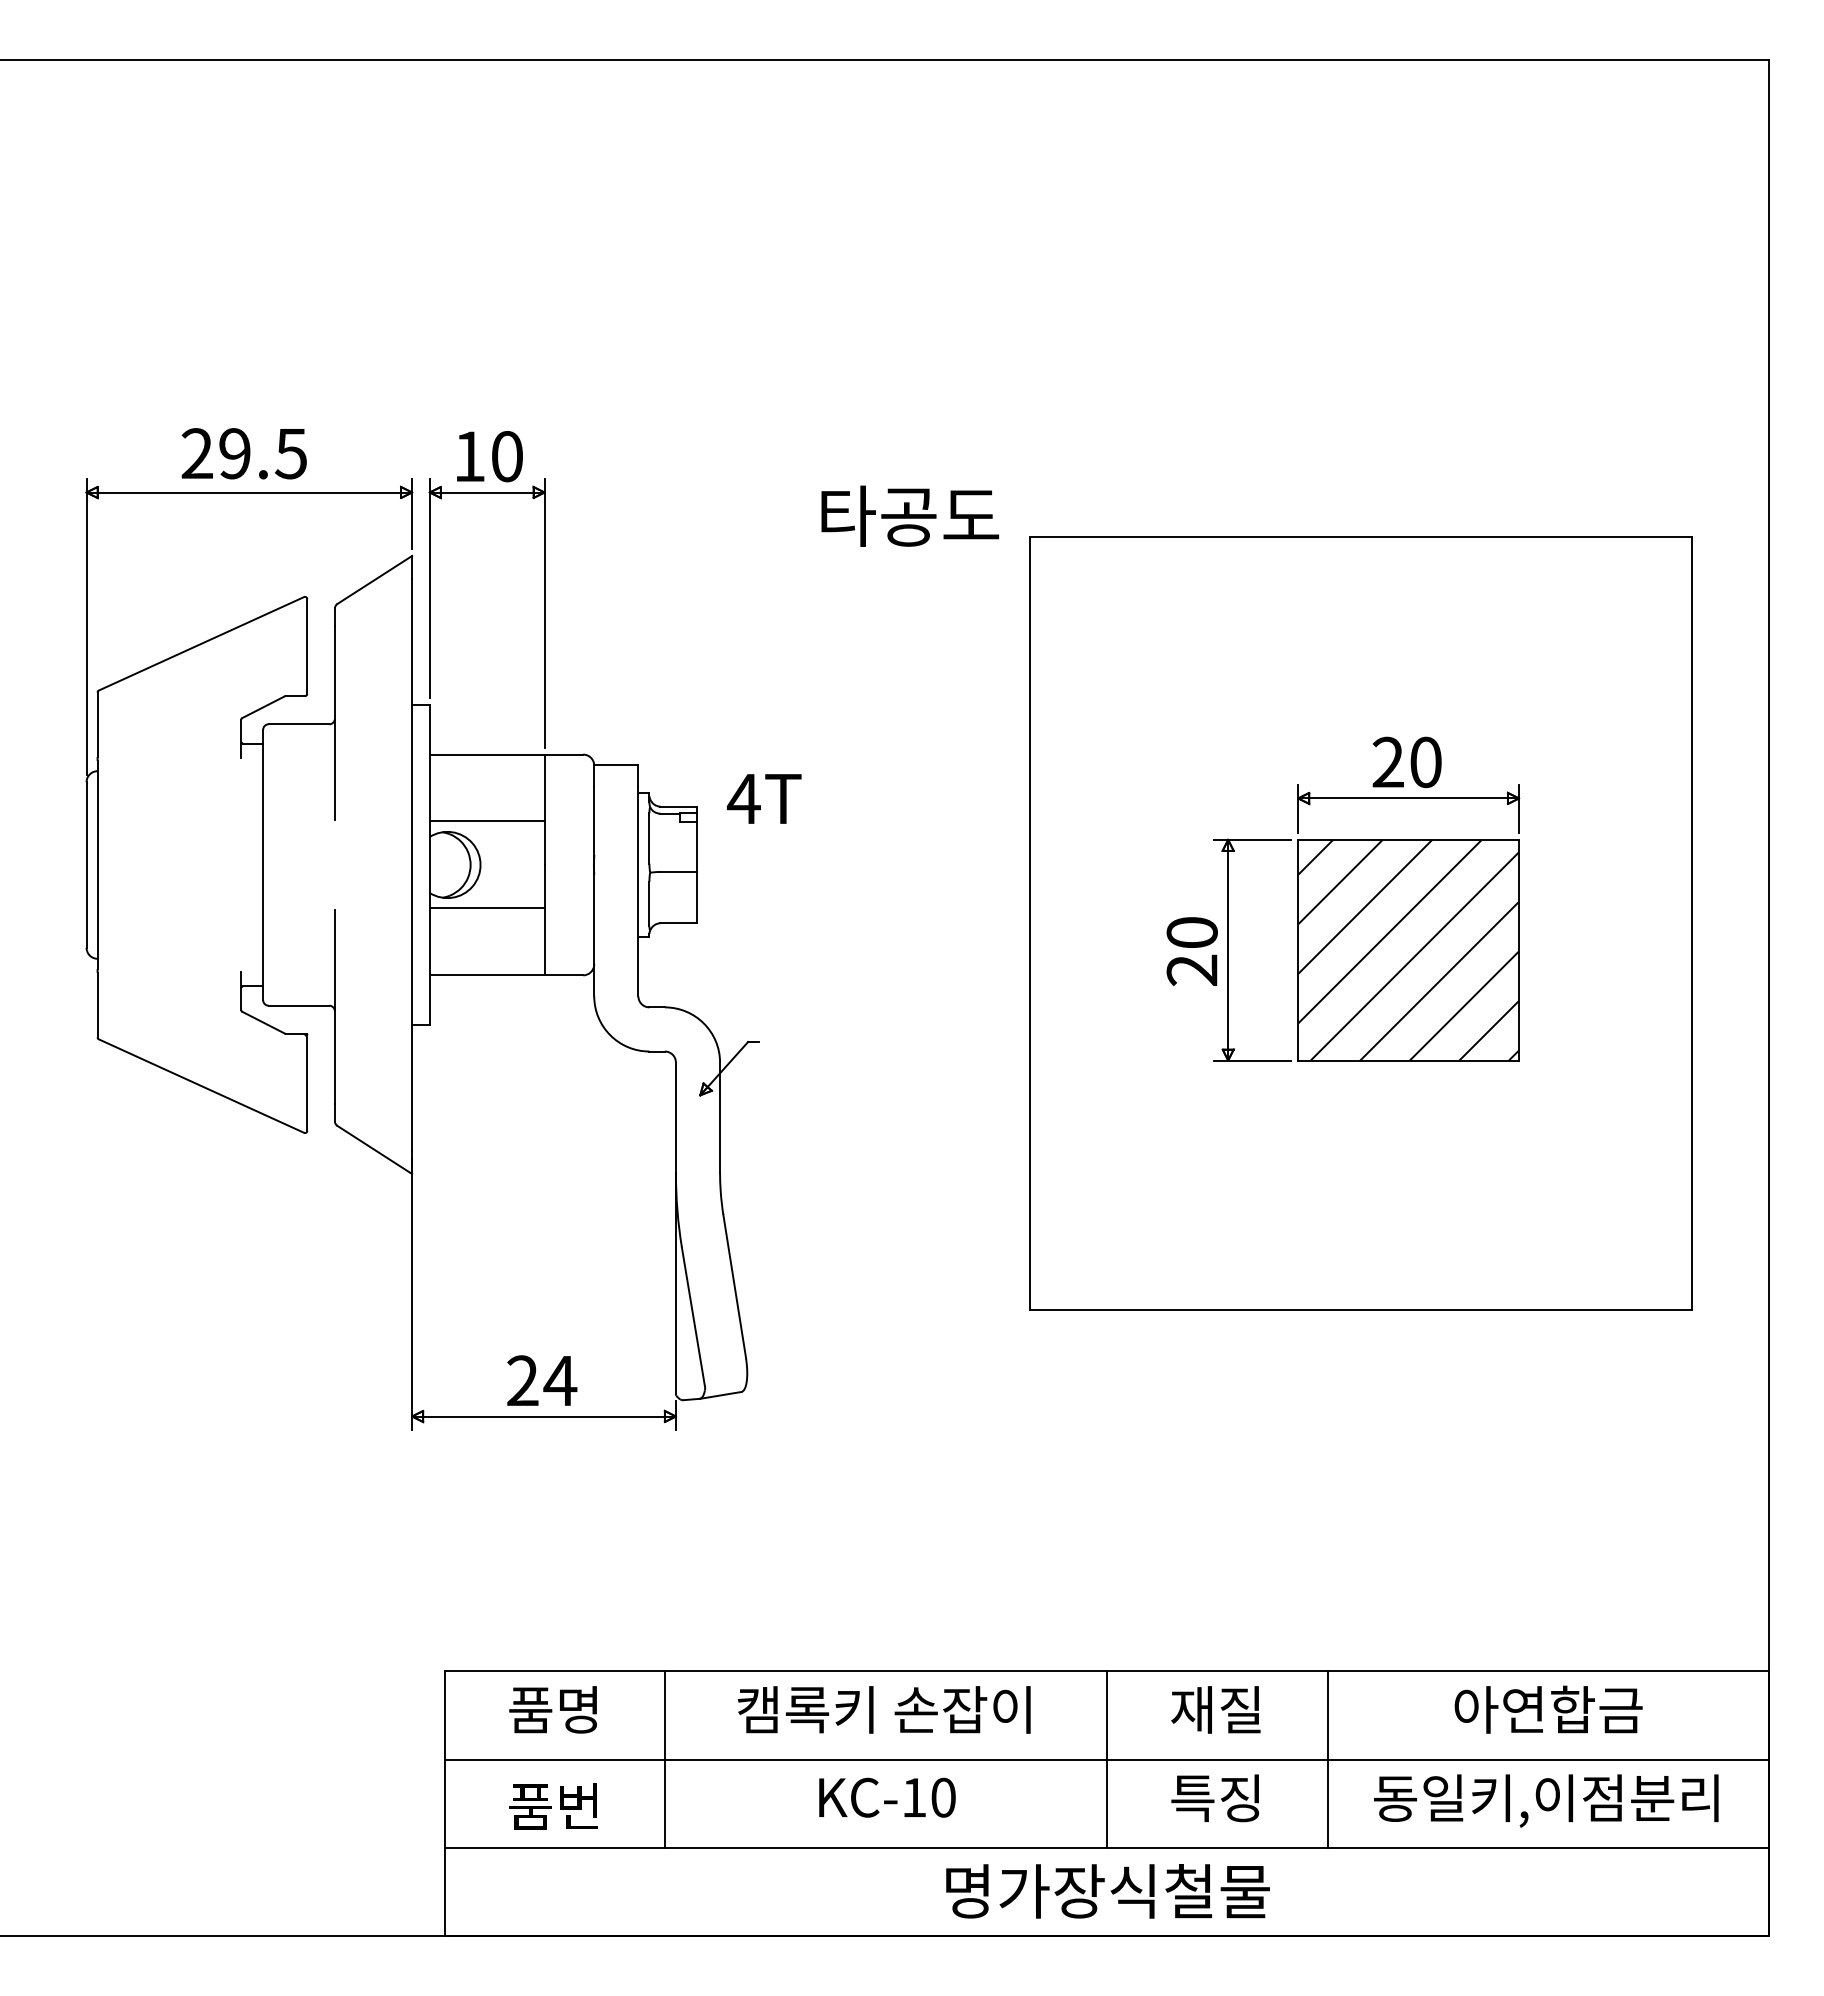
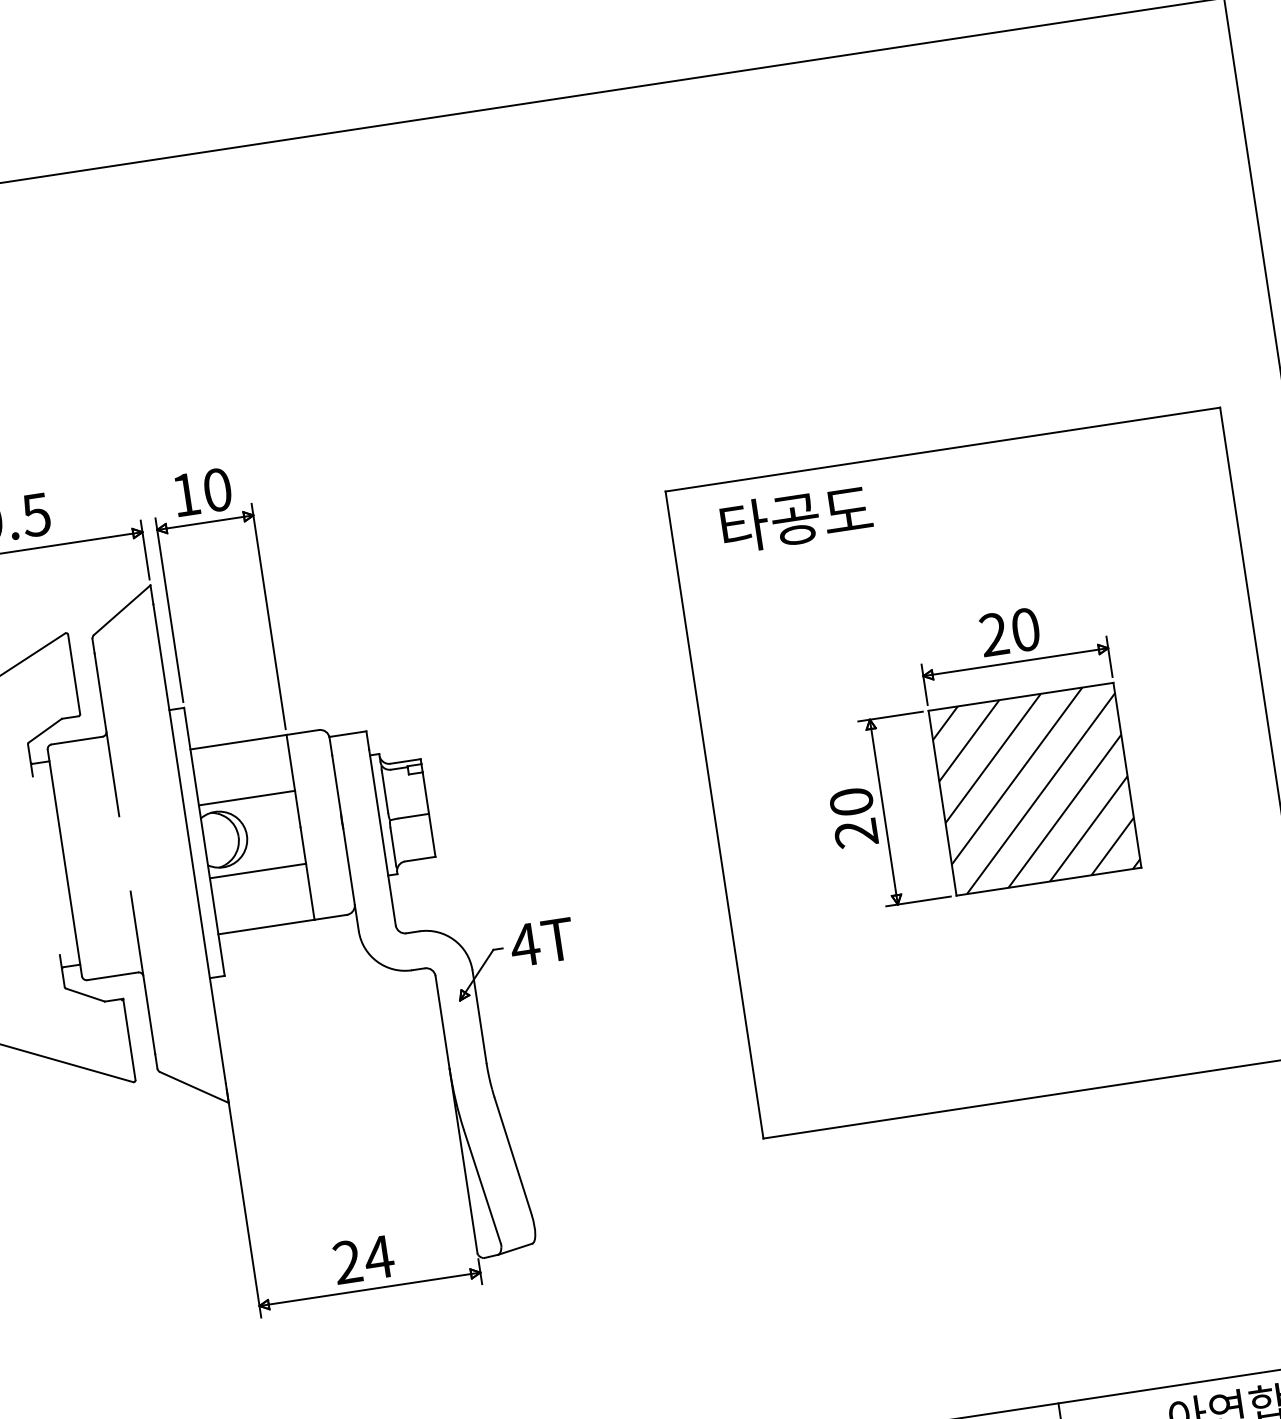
text: (910, 515) -> (796, 518), moved
text: (764, 798) -> (542, 941), moved

